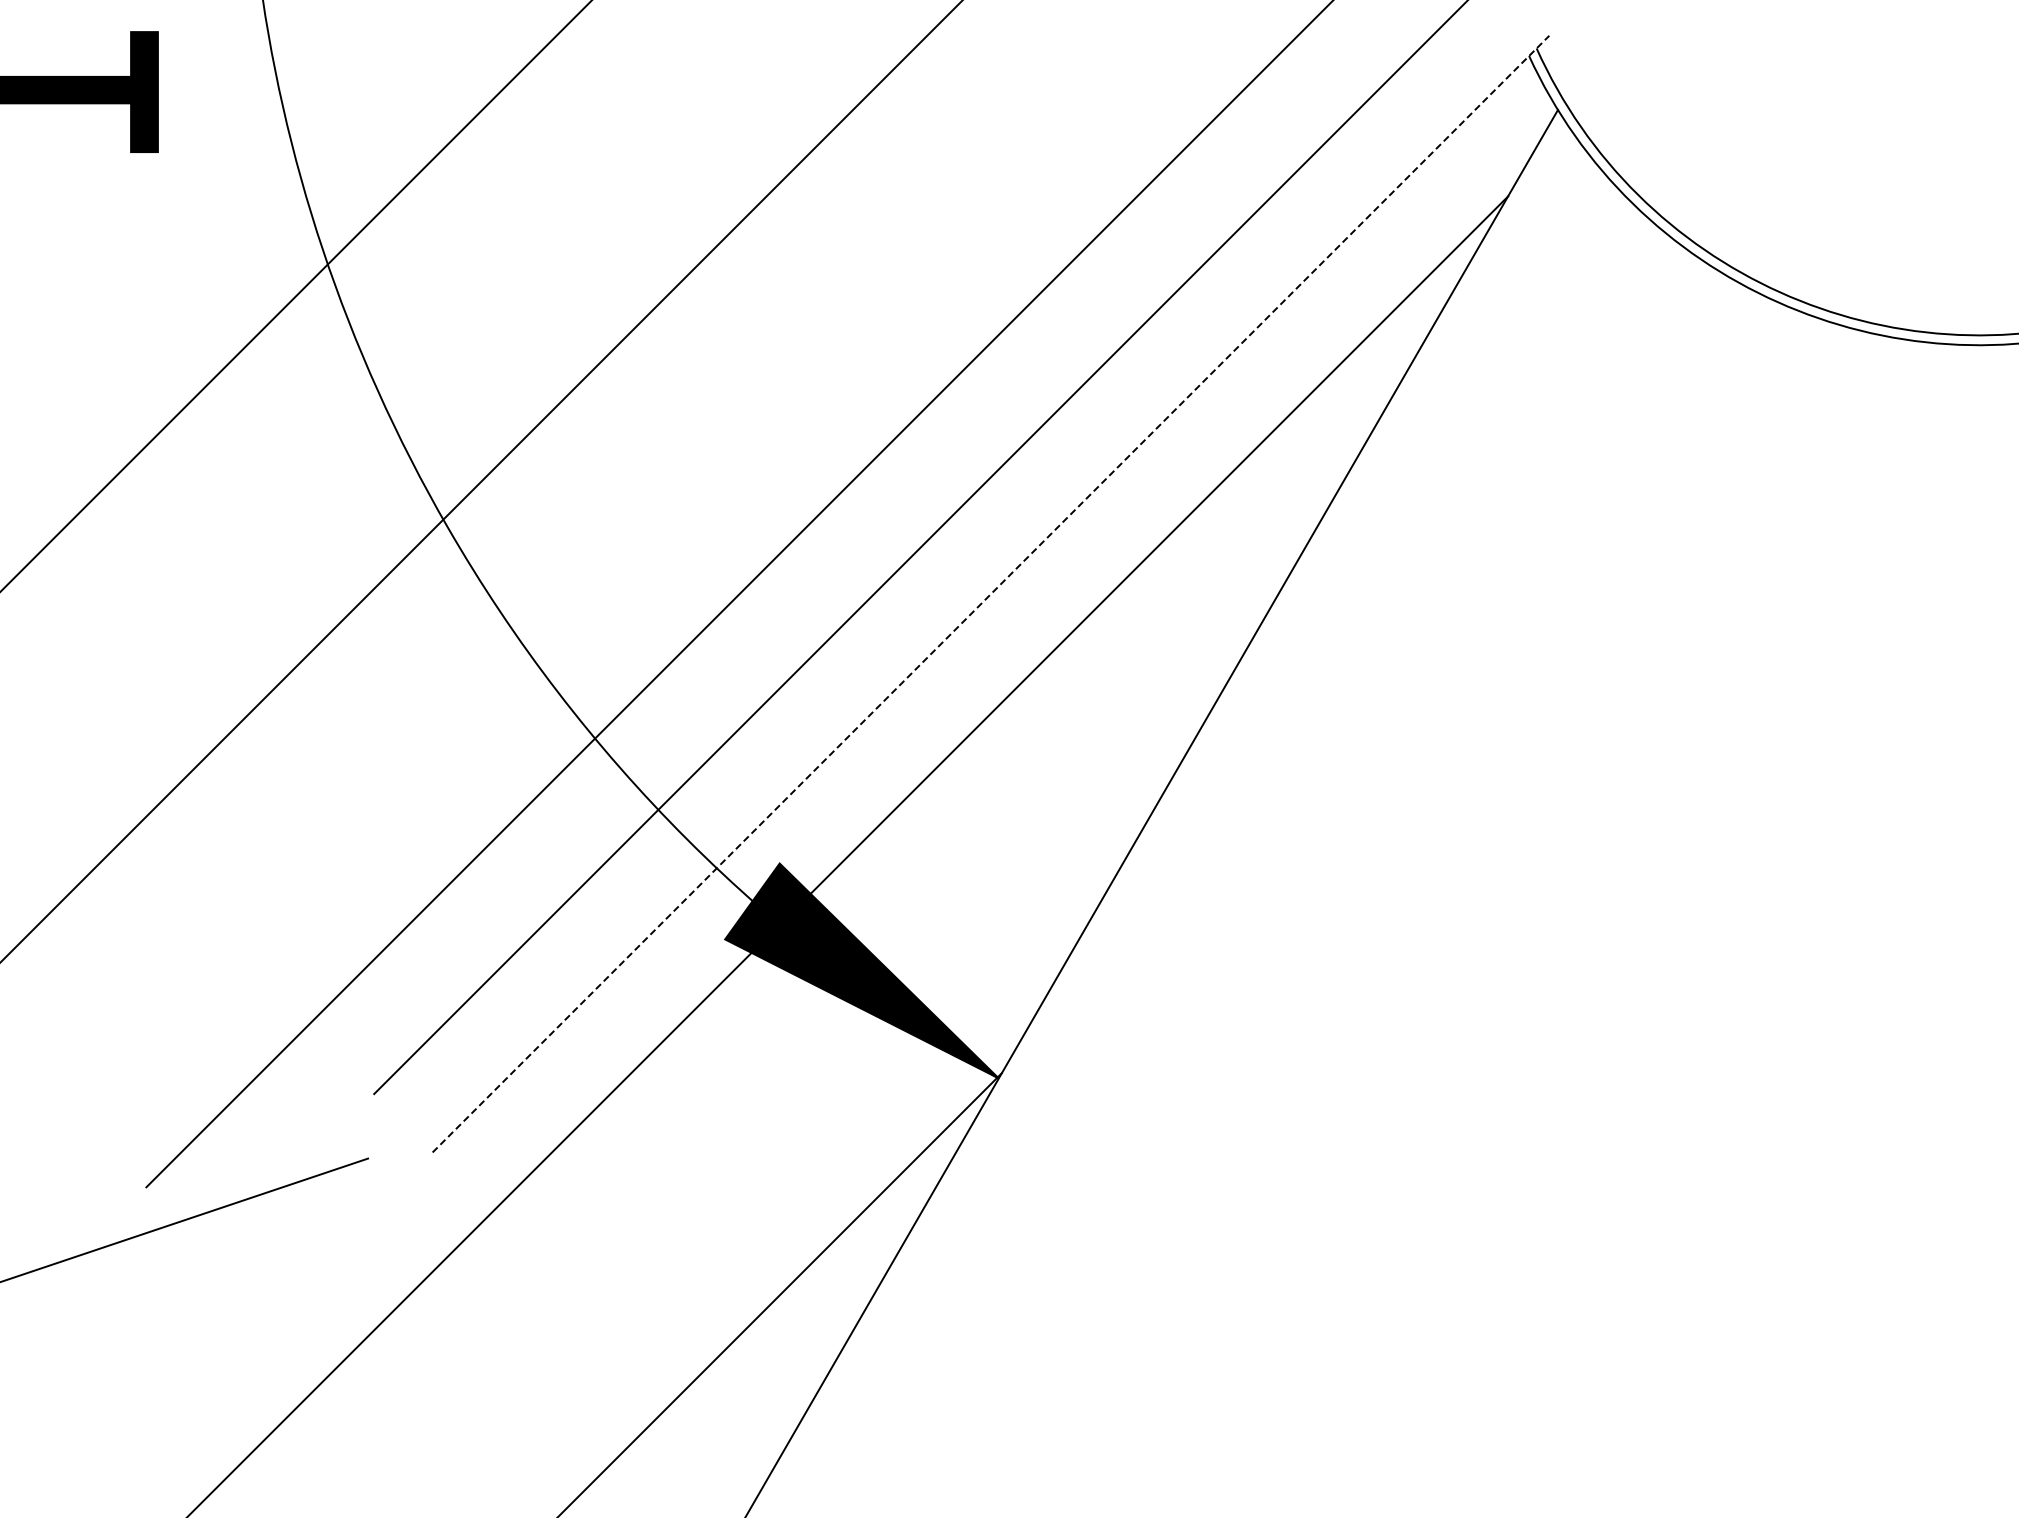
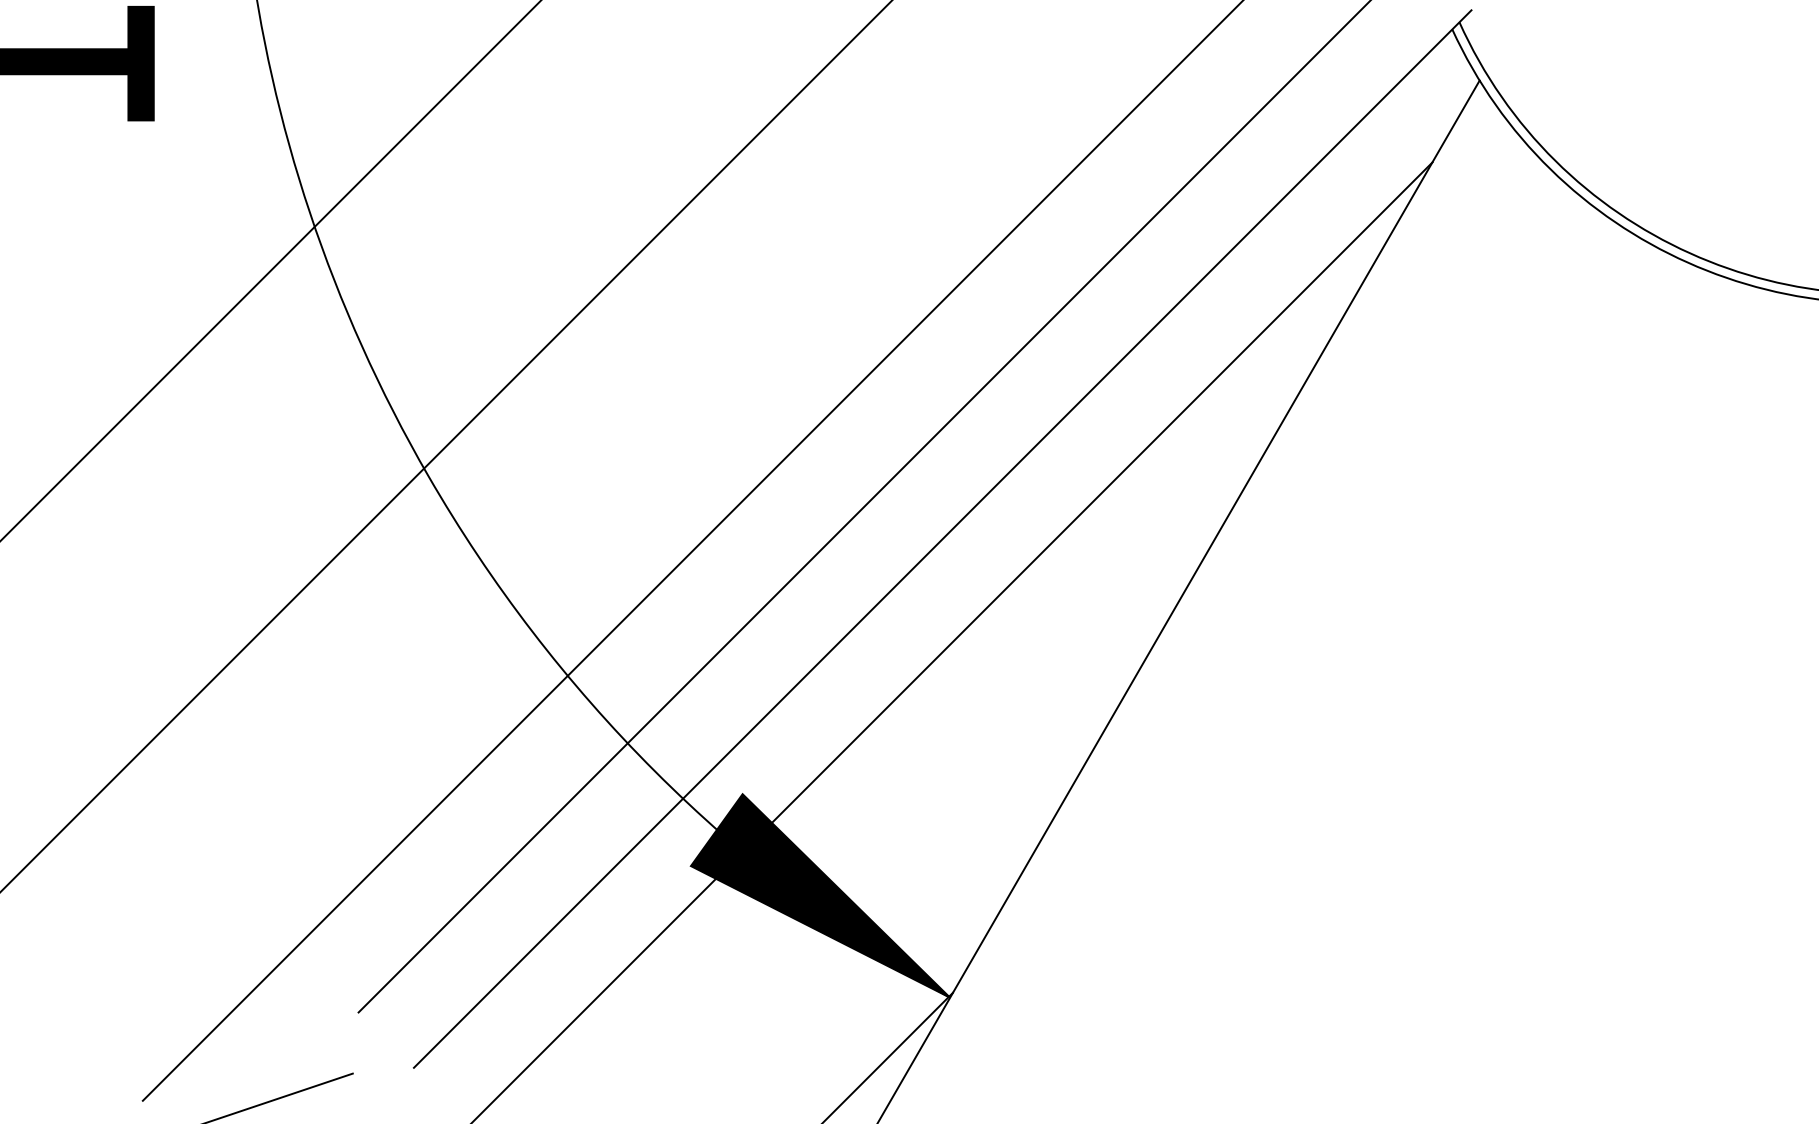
line: (990, 594) -> (942, 539), dashed -> solid

